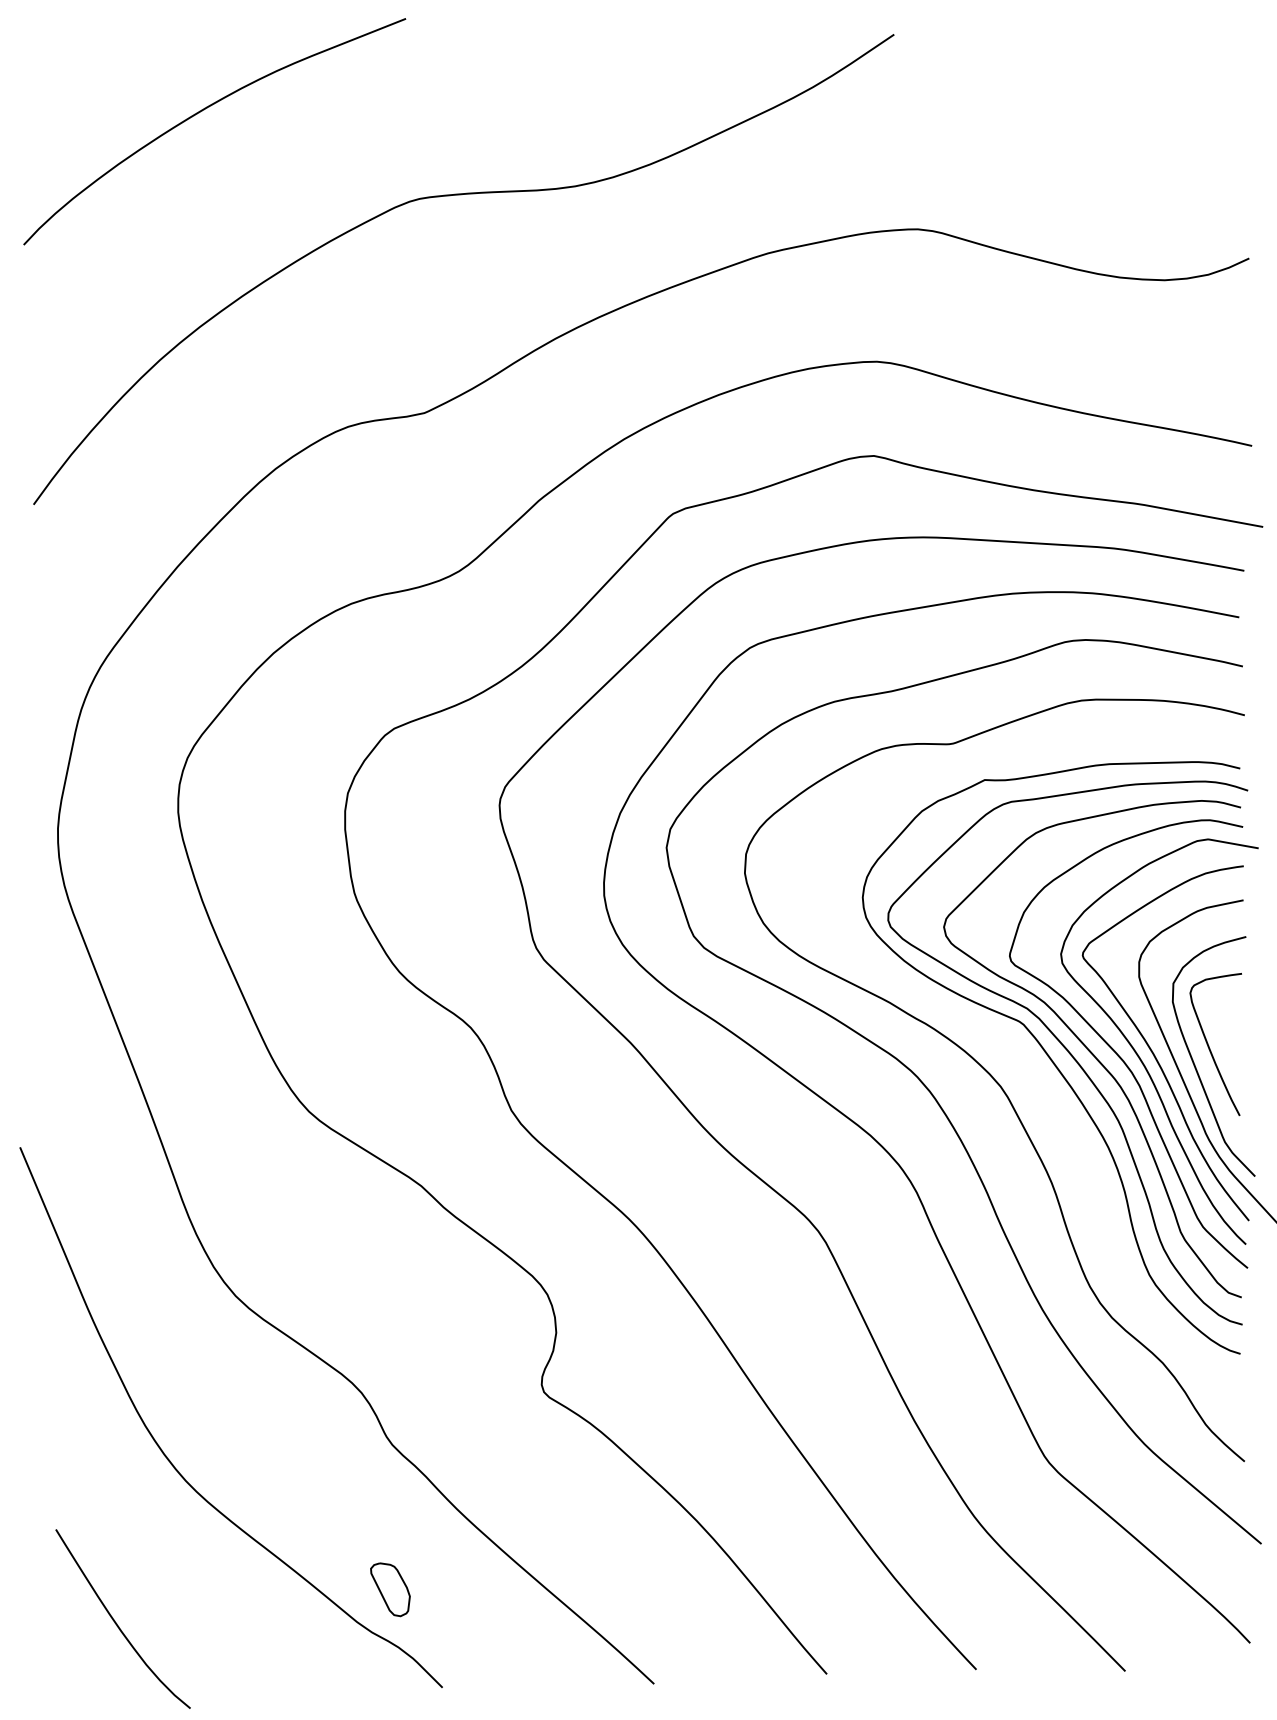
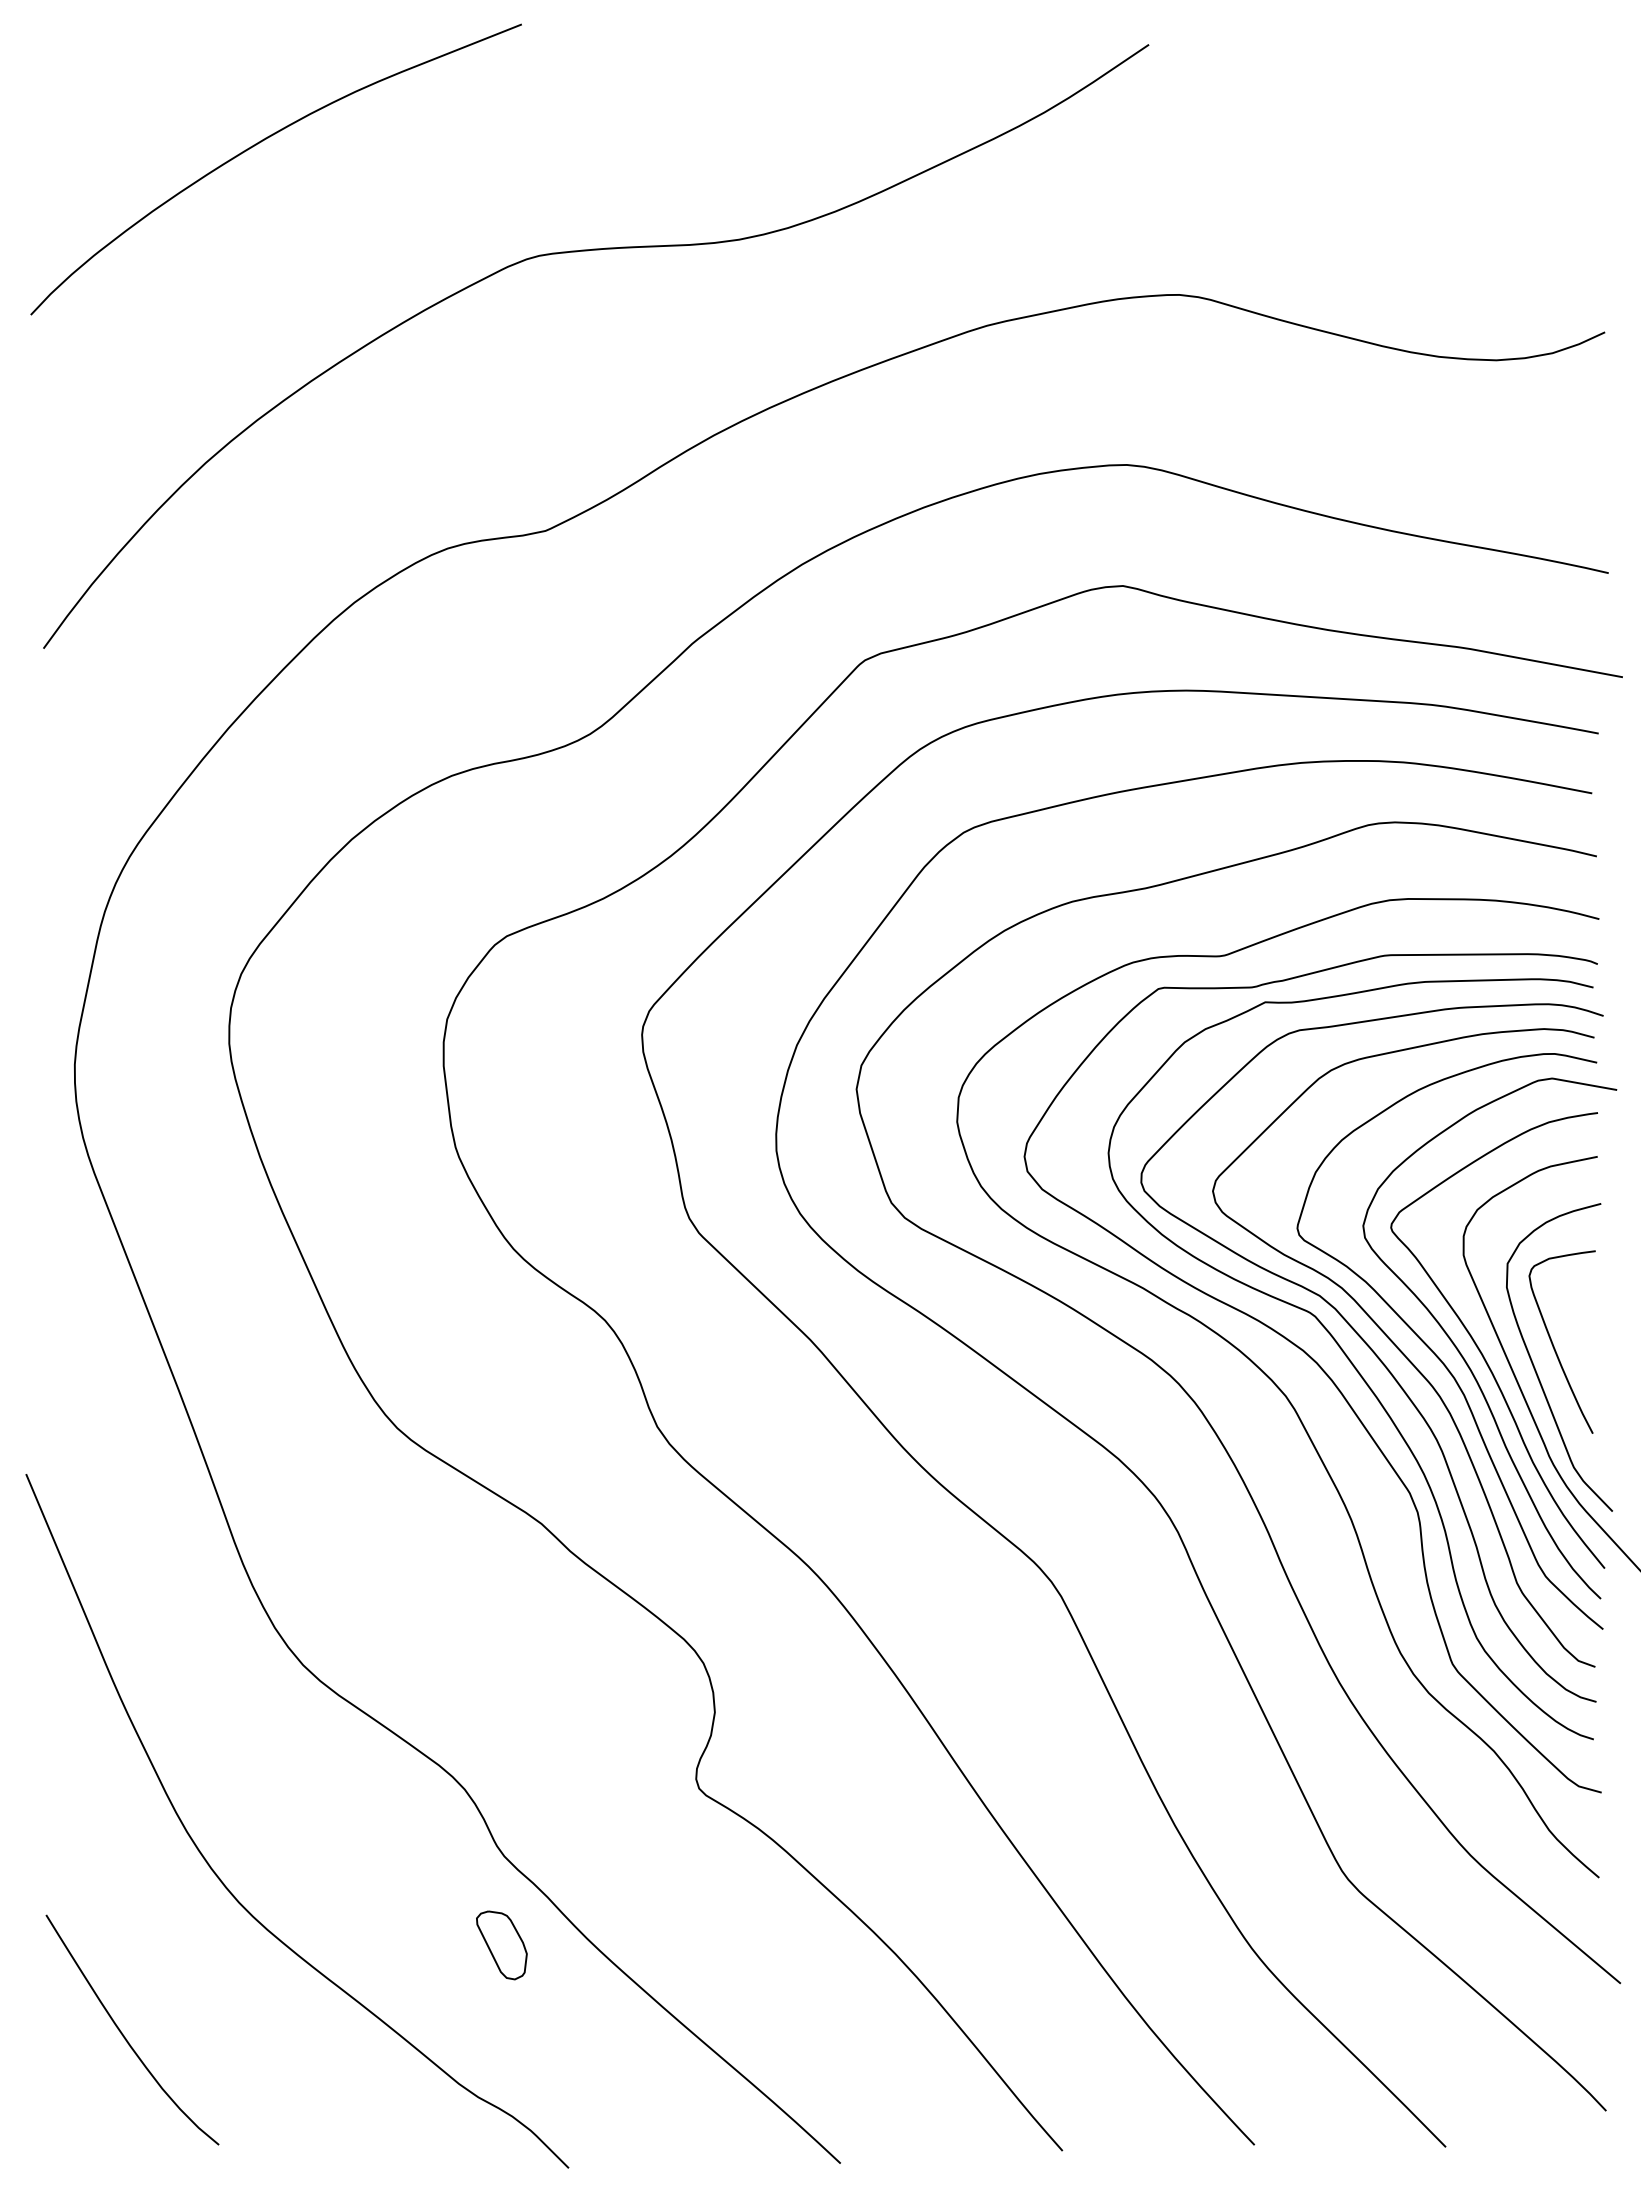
curve: (1026, 1063) -> (1318, 1366), added
part: (390, 1589) -> (501, 1945), moved
curve: (116, 1623) -> (124, 2035), moved

